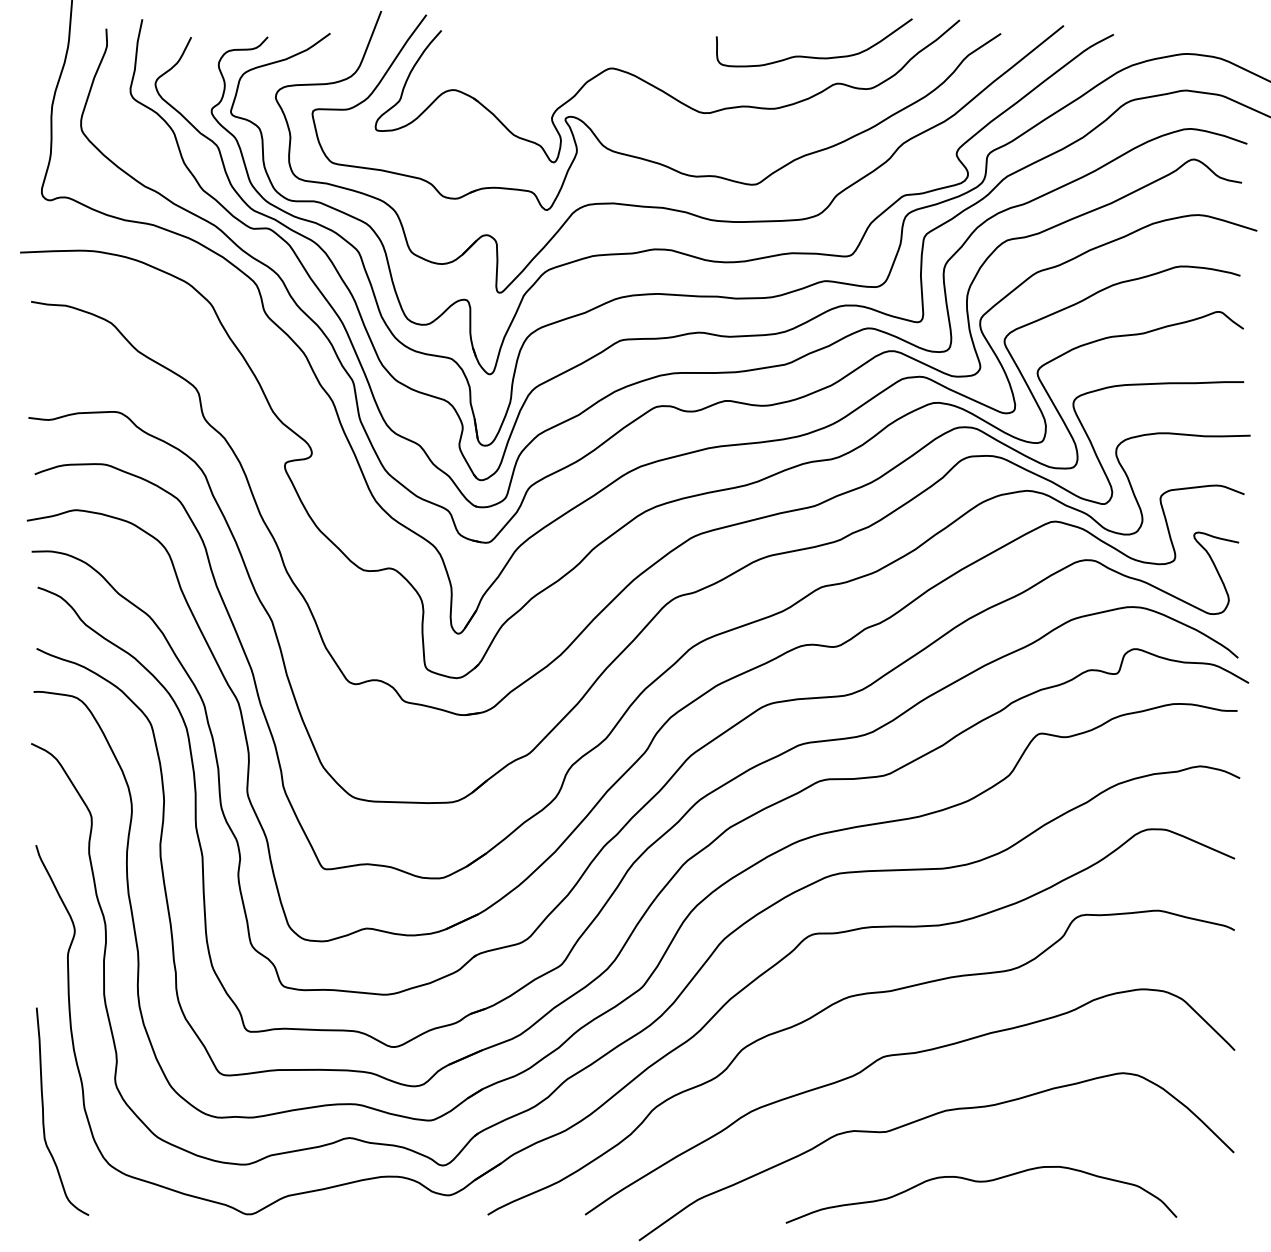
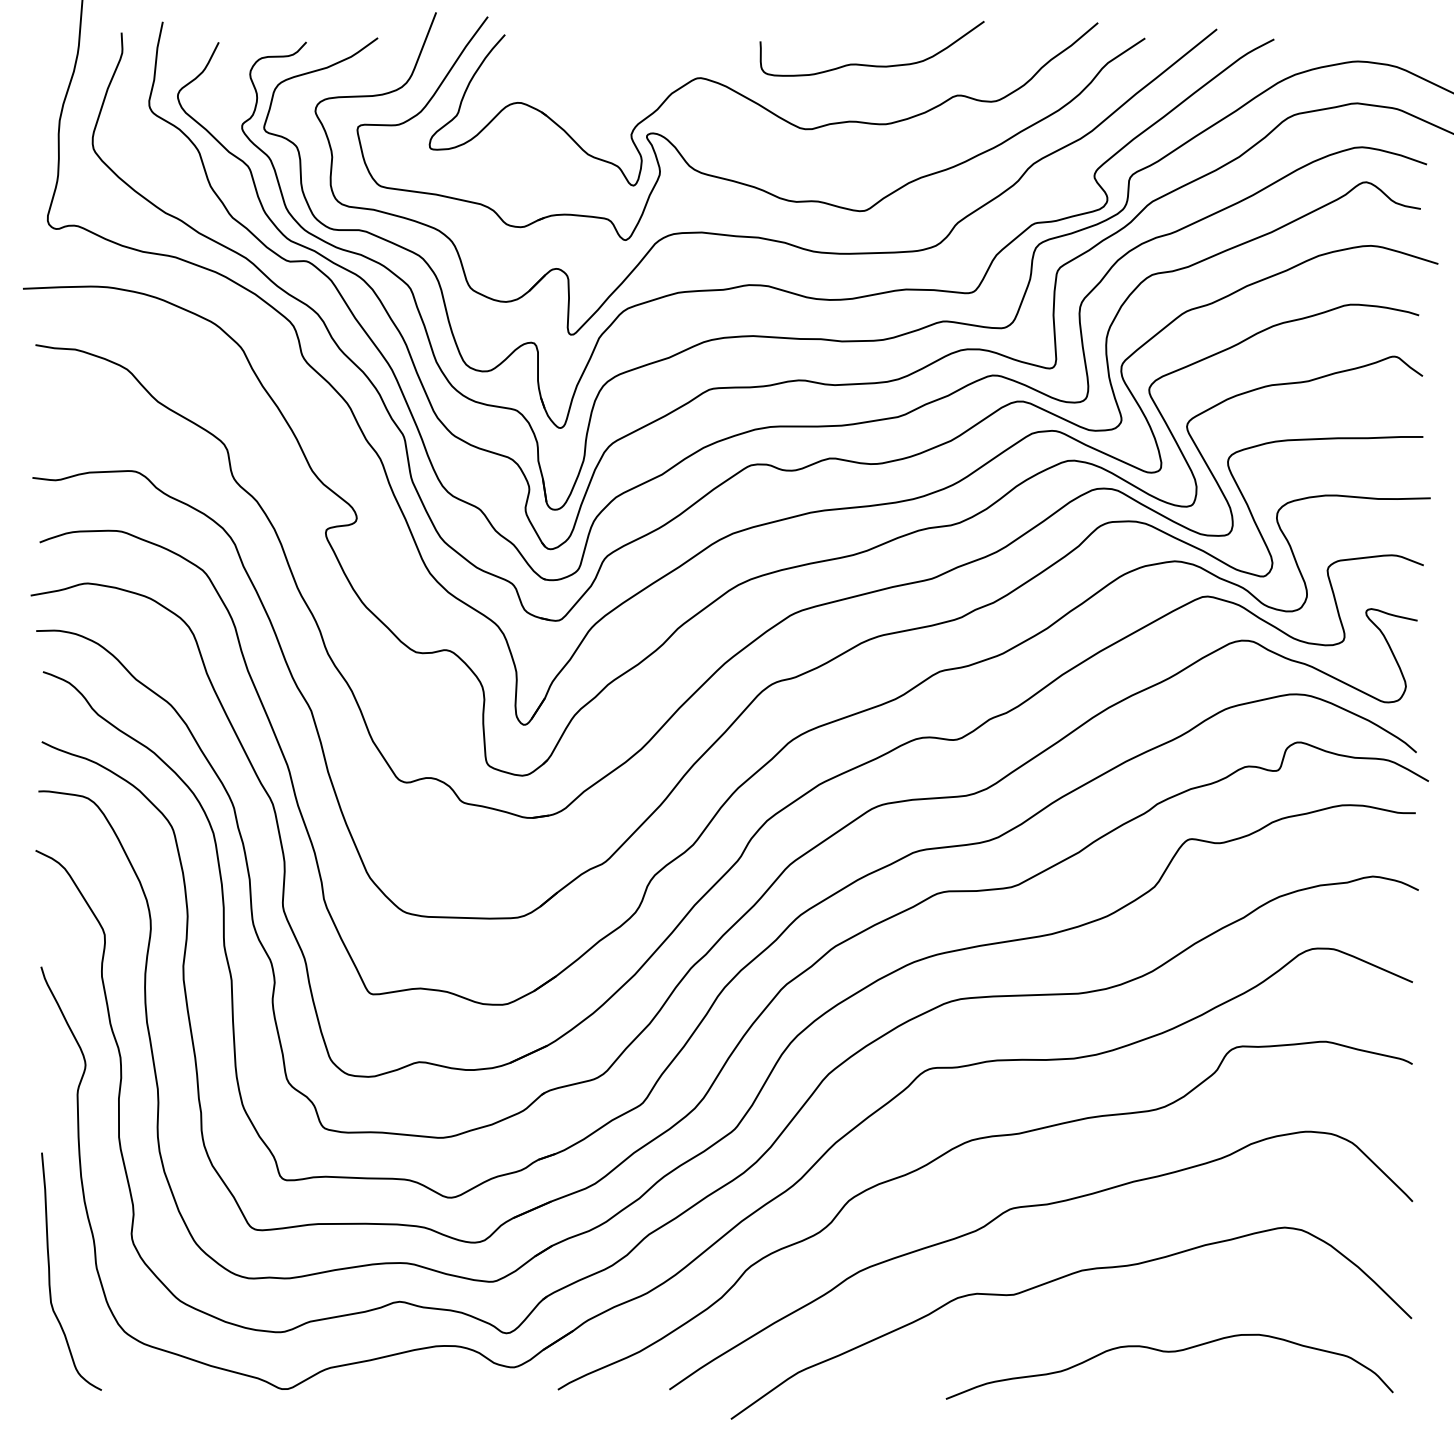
curve: (813, 56) -> (871, 64), moved
curve: (981, 1182) -> (1169, 1352), moved

